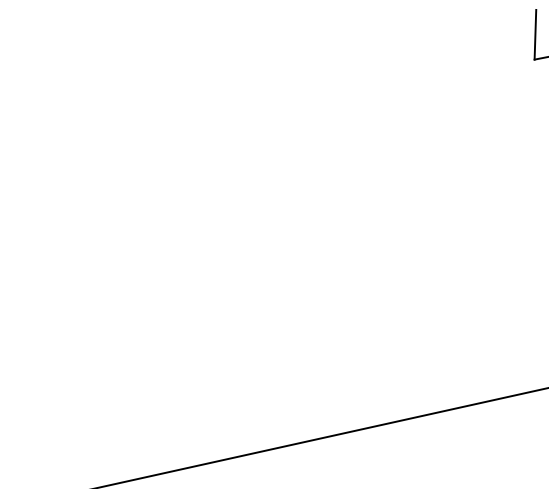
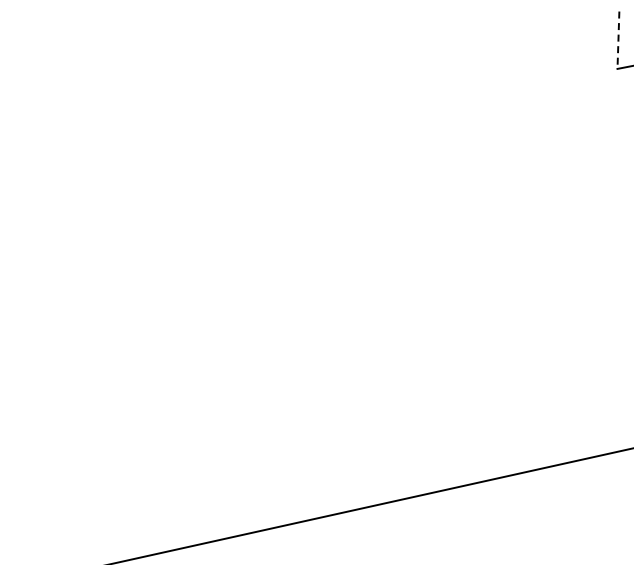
line: (535, 35) -> (618, 40), solid -> dashed

